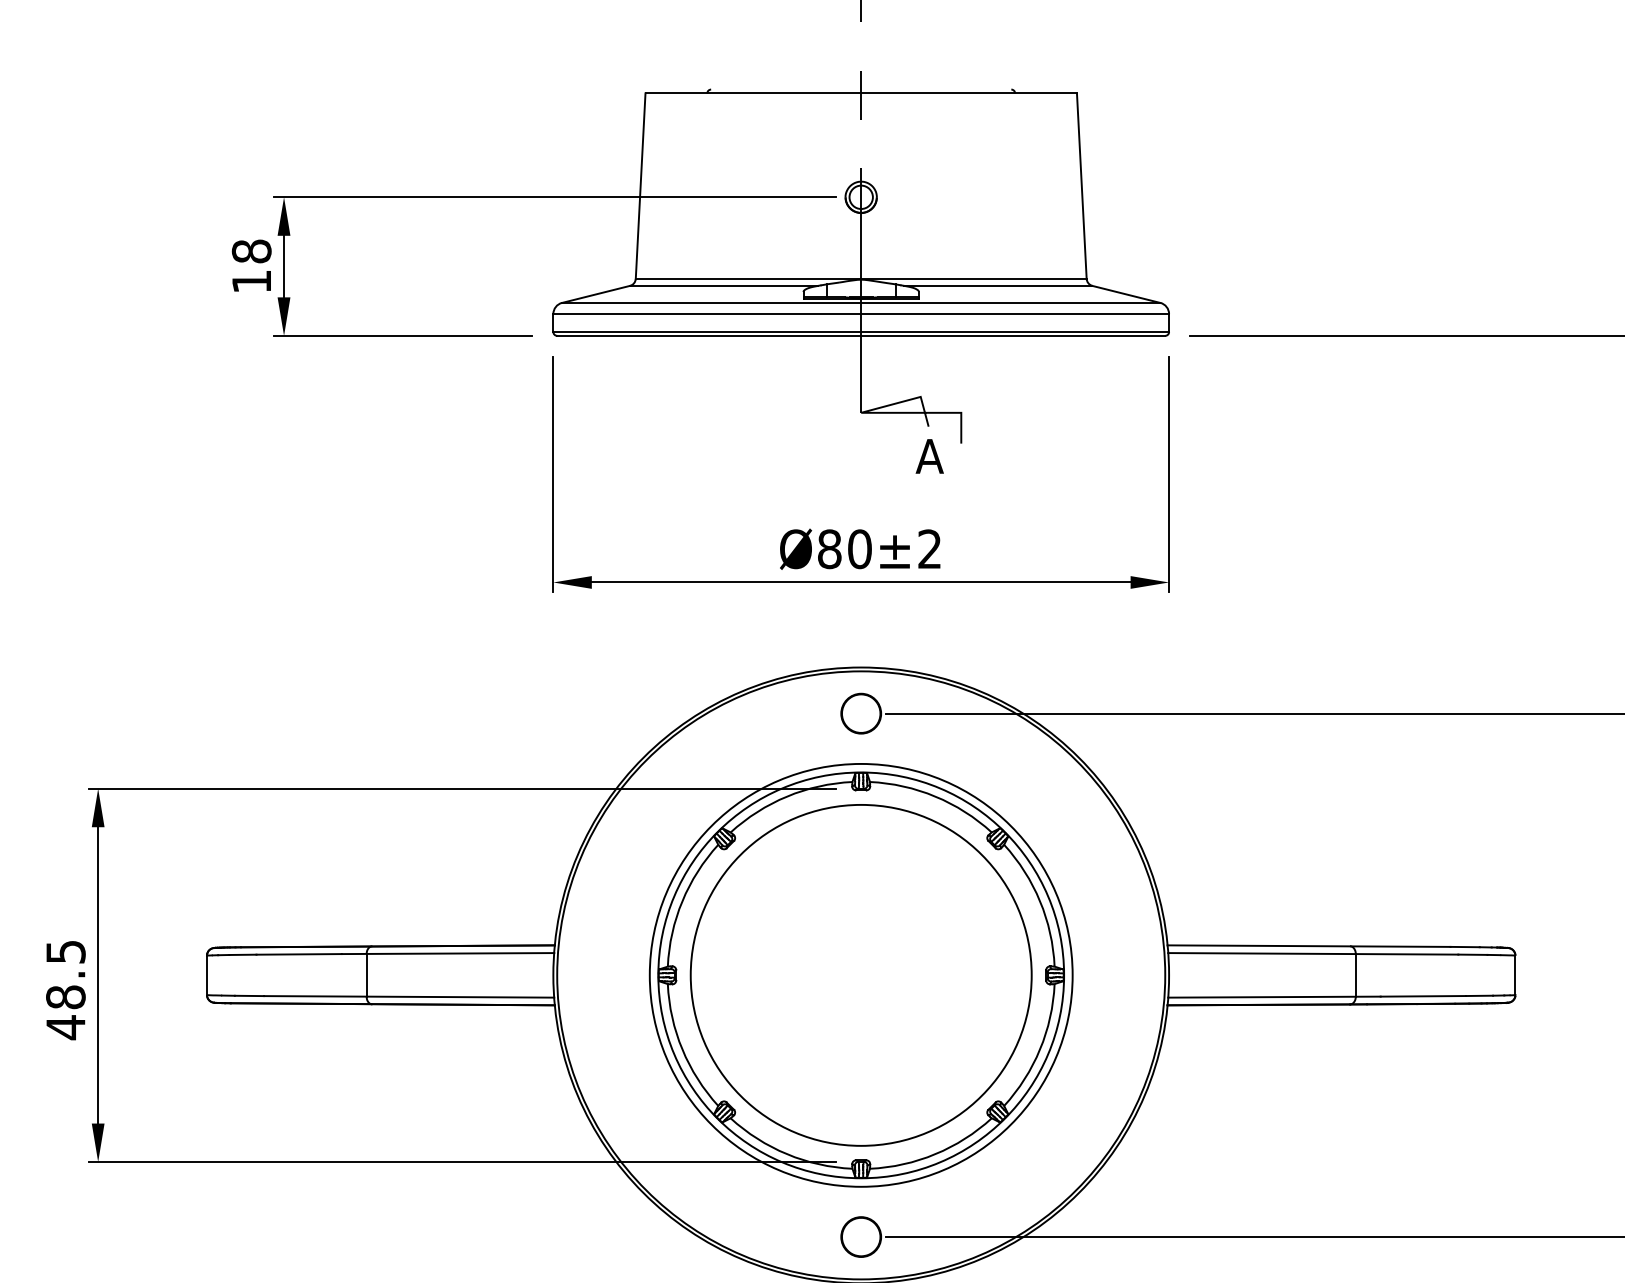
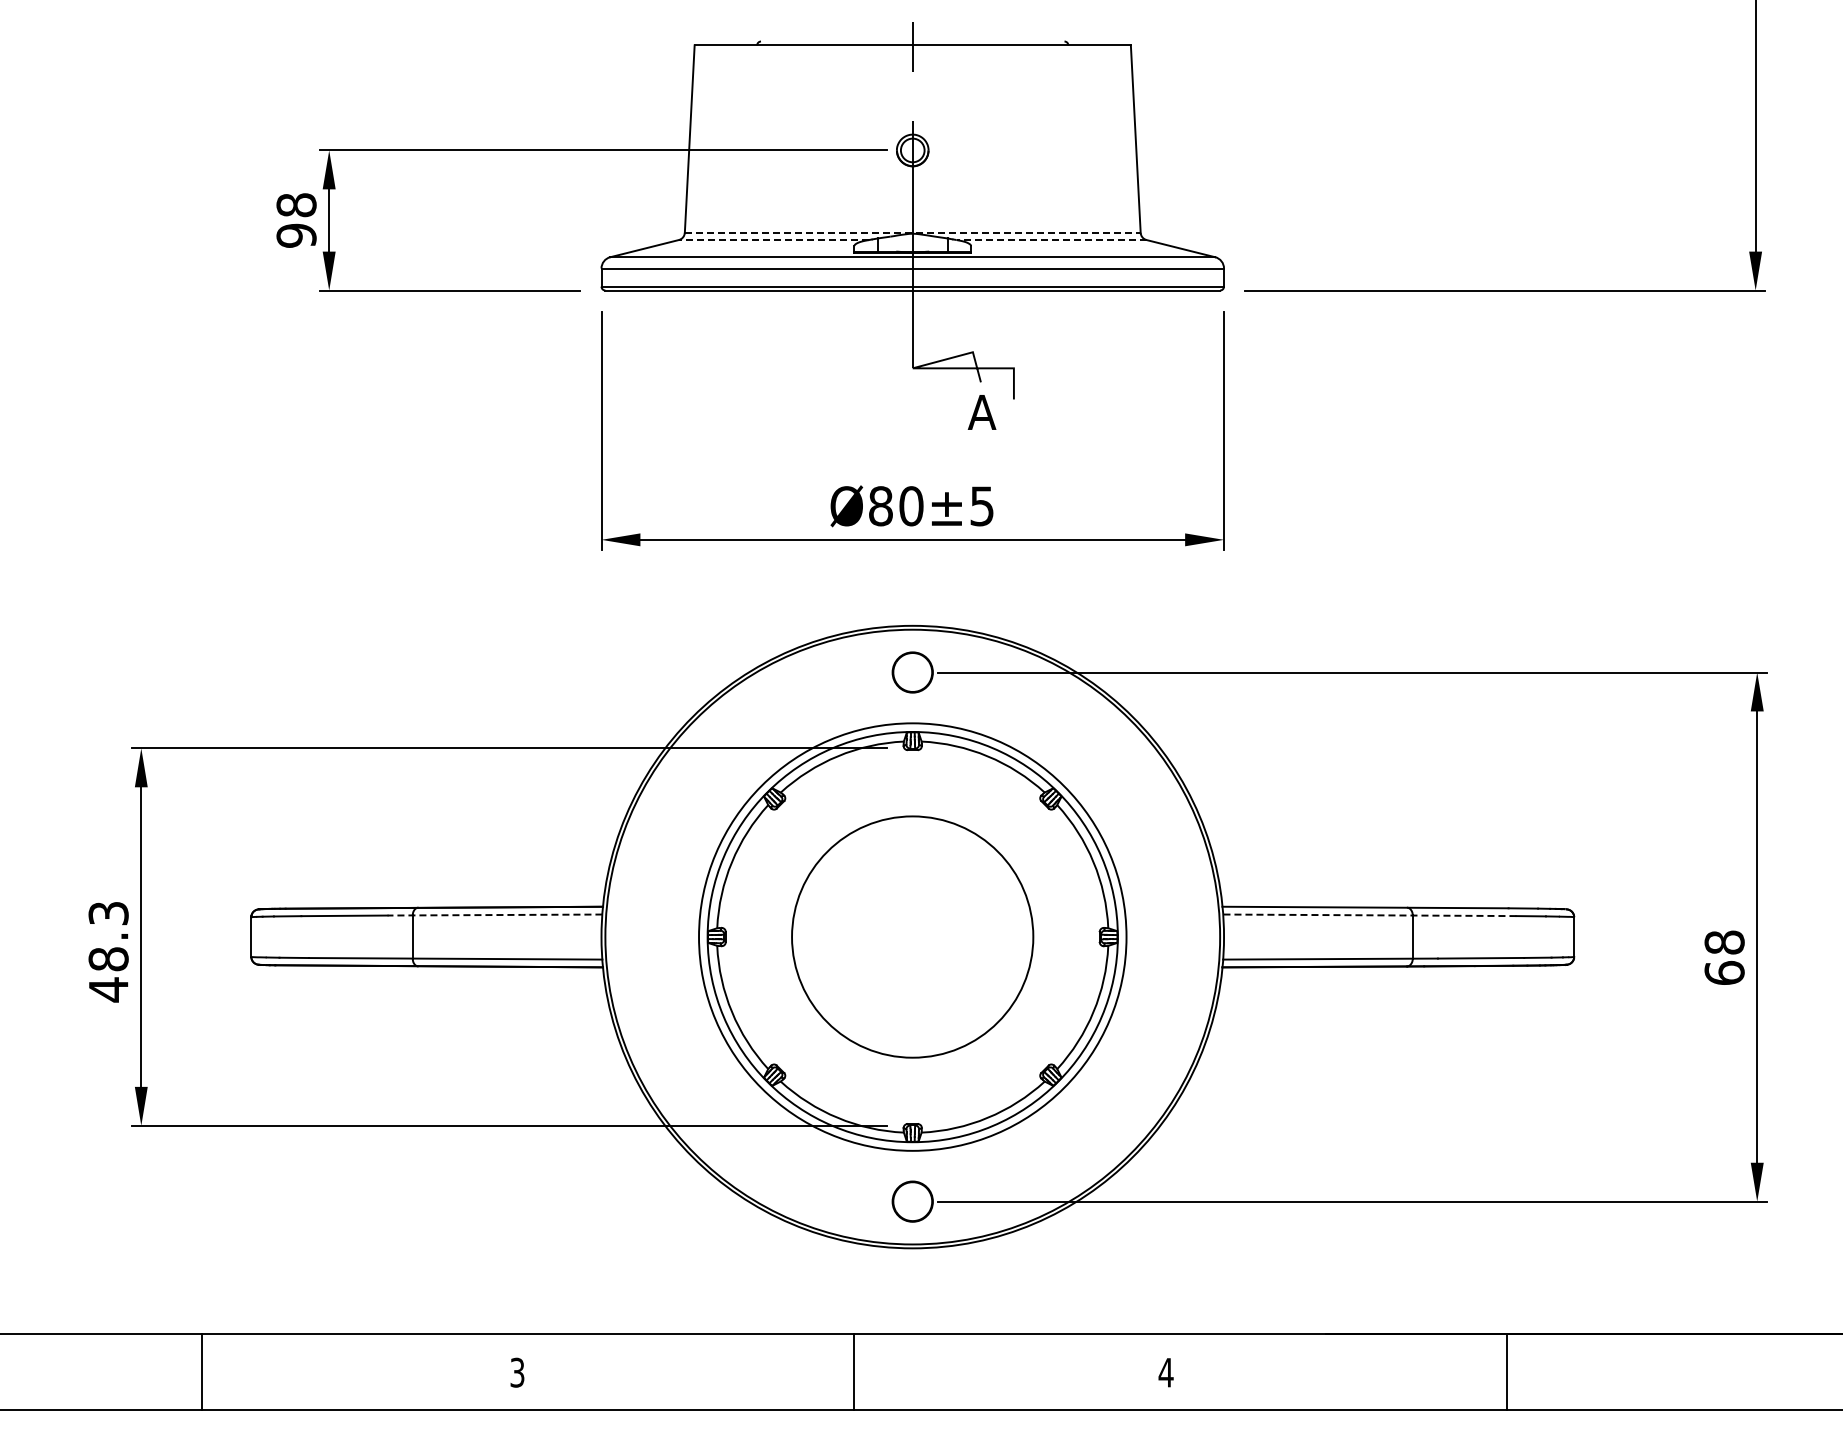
line: (860, 278) -> (912, 232), solid -> dashed
text: (251, 281) -> (296, 235), 18 -> 98
line: (723, 286) -> (773, 240), solid -> dashed
line: (998, 286) -> (1051, 240), solid -> dashed
text: (929, 549) -> (981, 506), Ø80±2 -> Ø80±5
text: (65, 952) -> (108, 913), 48.5 -> 48.3
line: (447, 954) -> (494, 915), solid -> dashed
line: (1312, 954) -> (1369, 915), solid -> dashed
circle: (860, 974) -> (912, 936), size x0.7

